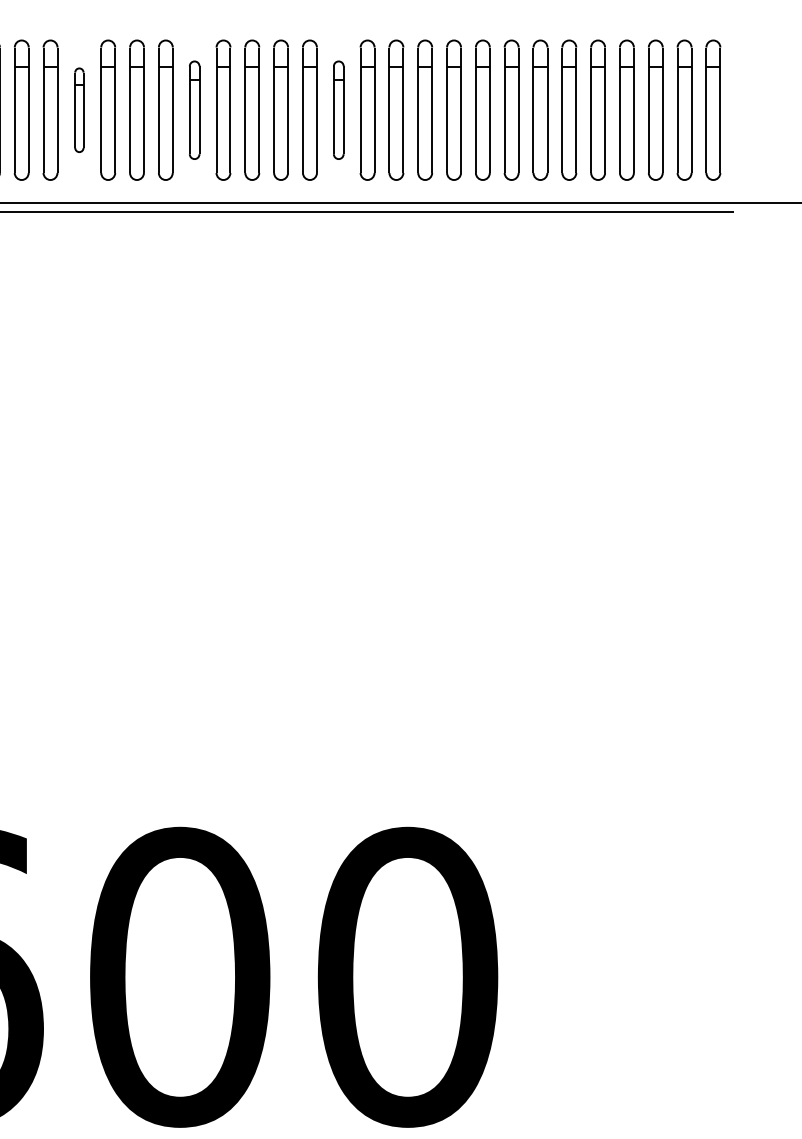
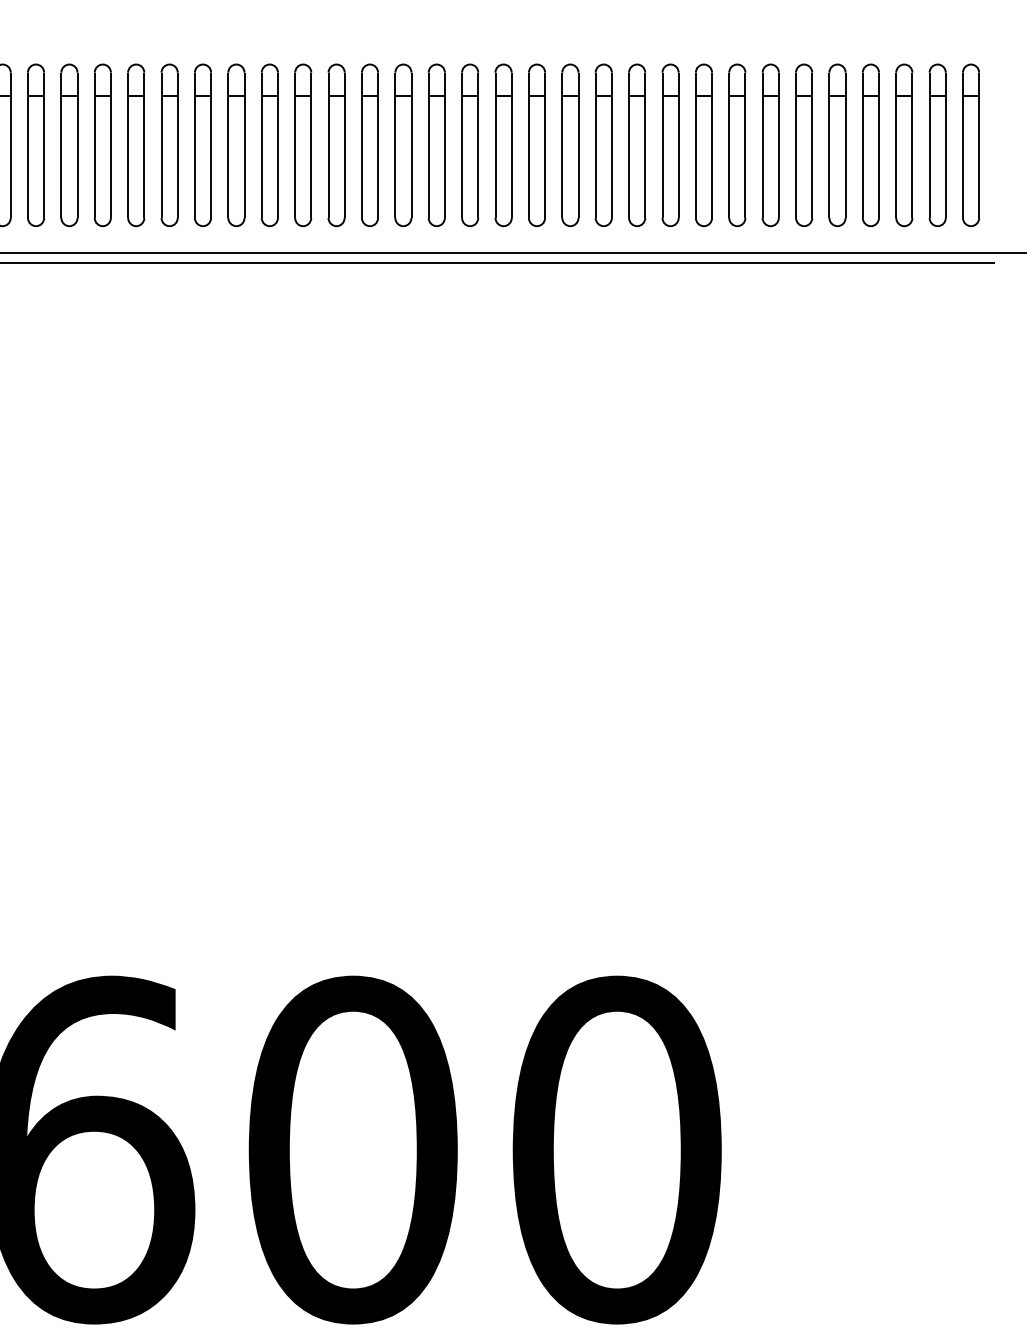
part: (79, 110) -> (236, 145), size x1.67
part: (194, 110) -> (369, 145), size x1.43
part: (338, 110) -> (536, 145), size x1.43

